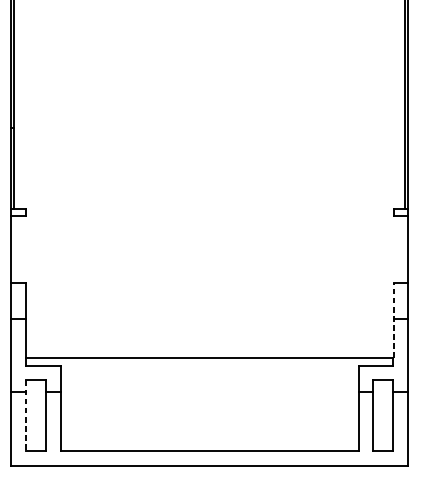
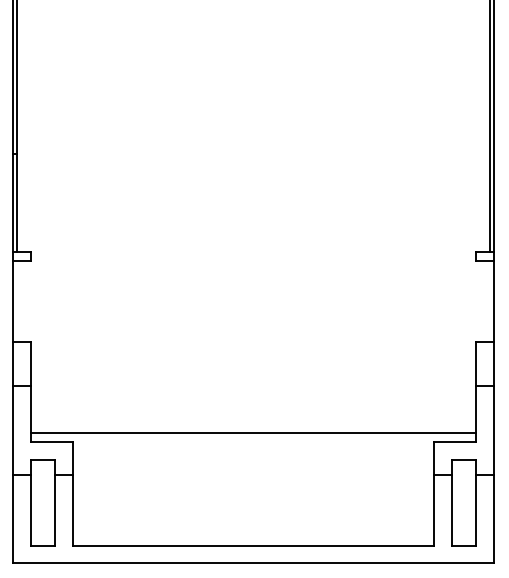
line: (393, 319) -> (475, 386), dashed -> solid
line: (26, 415) -> (31, 502), dashed -> solid

